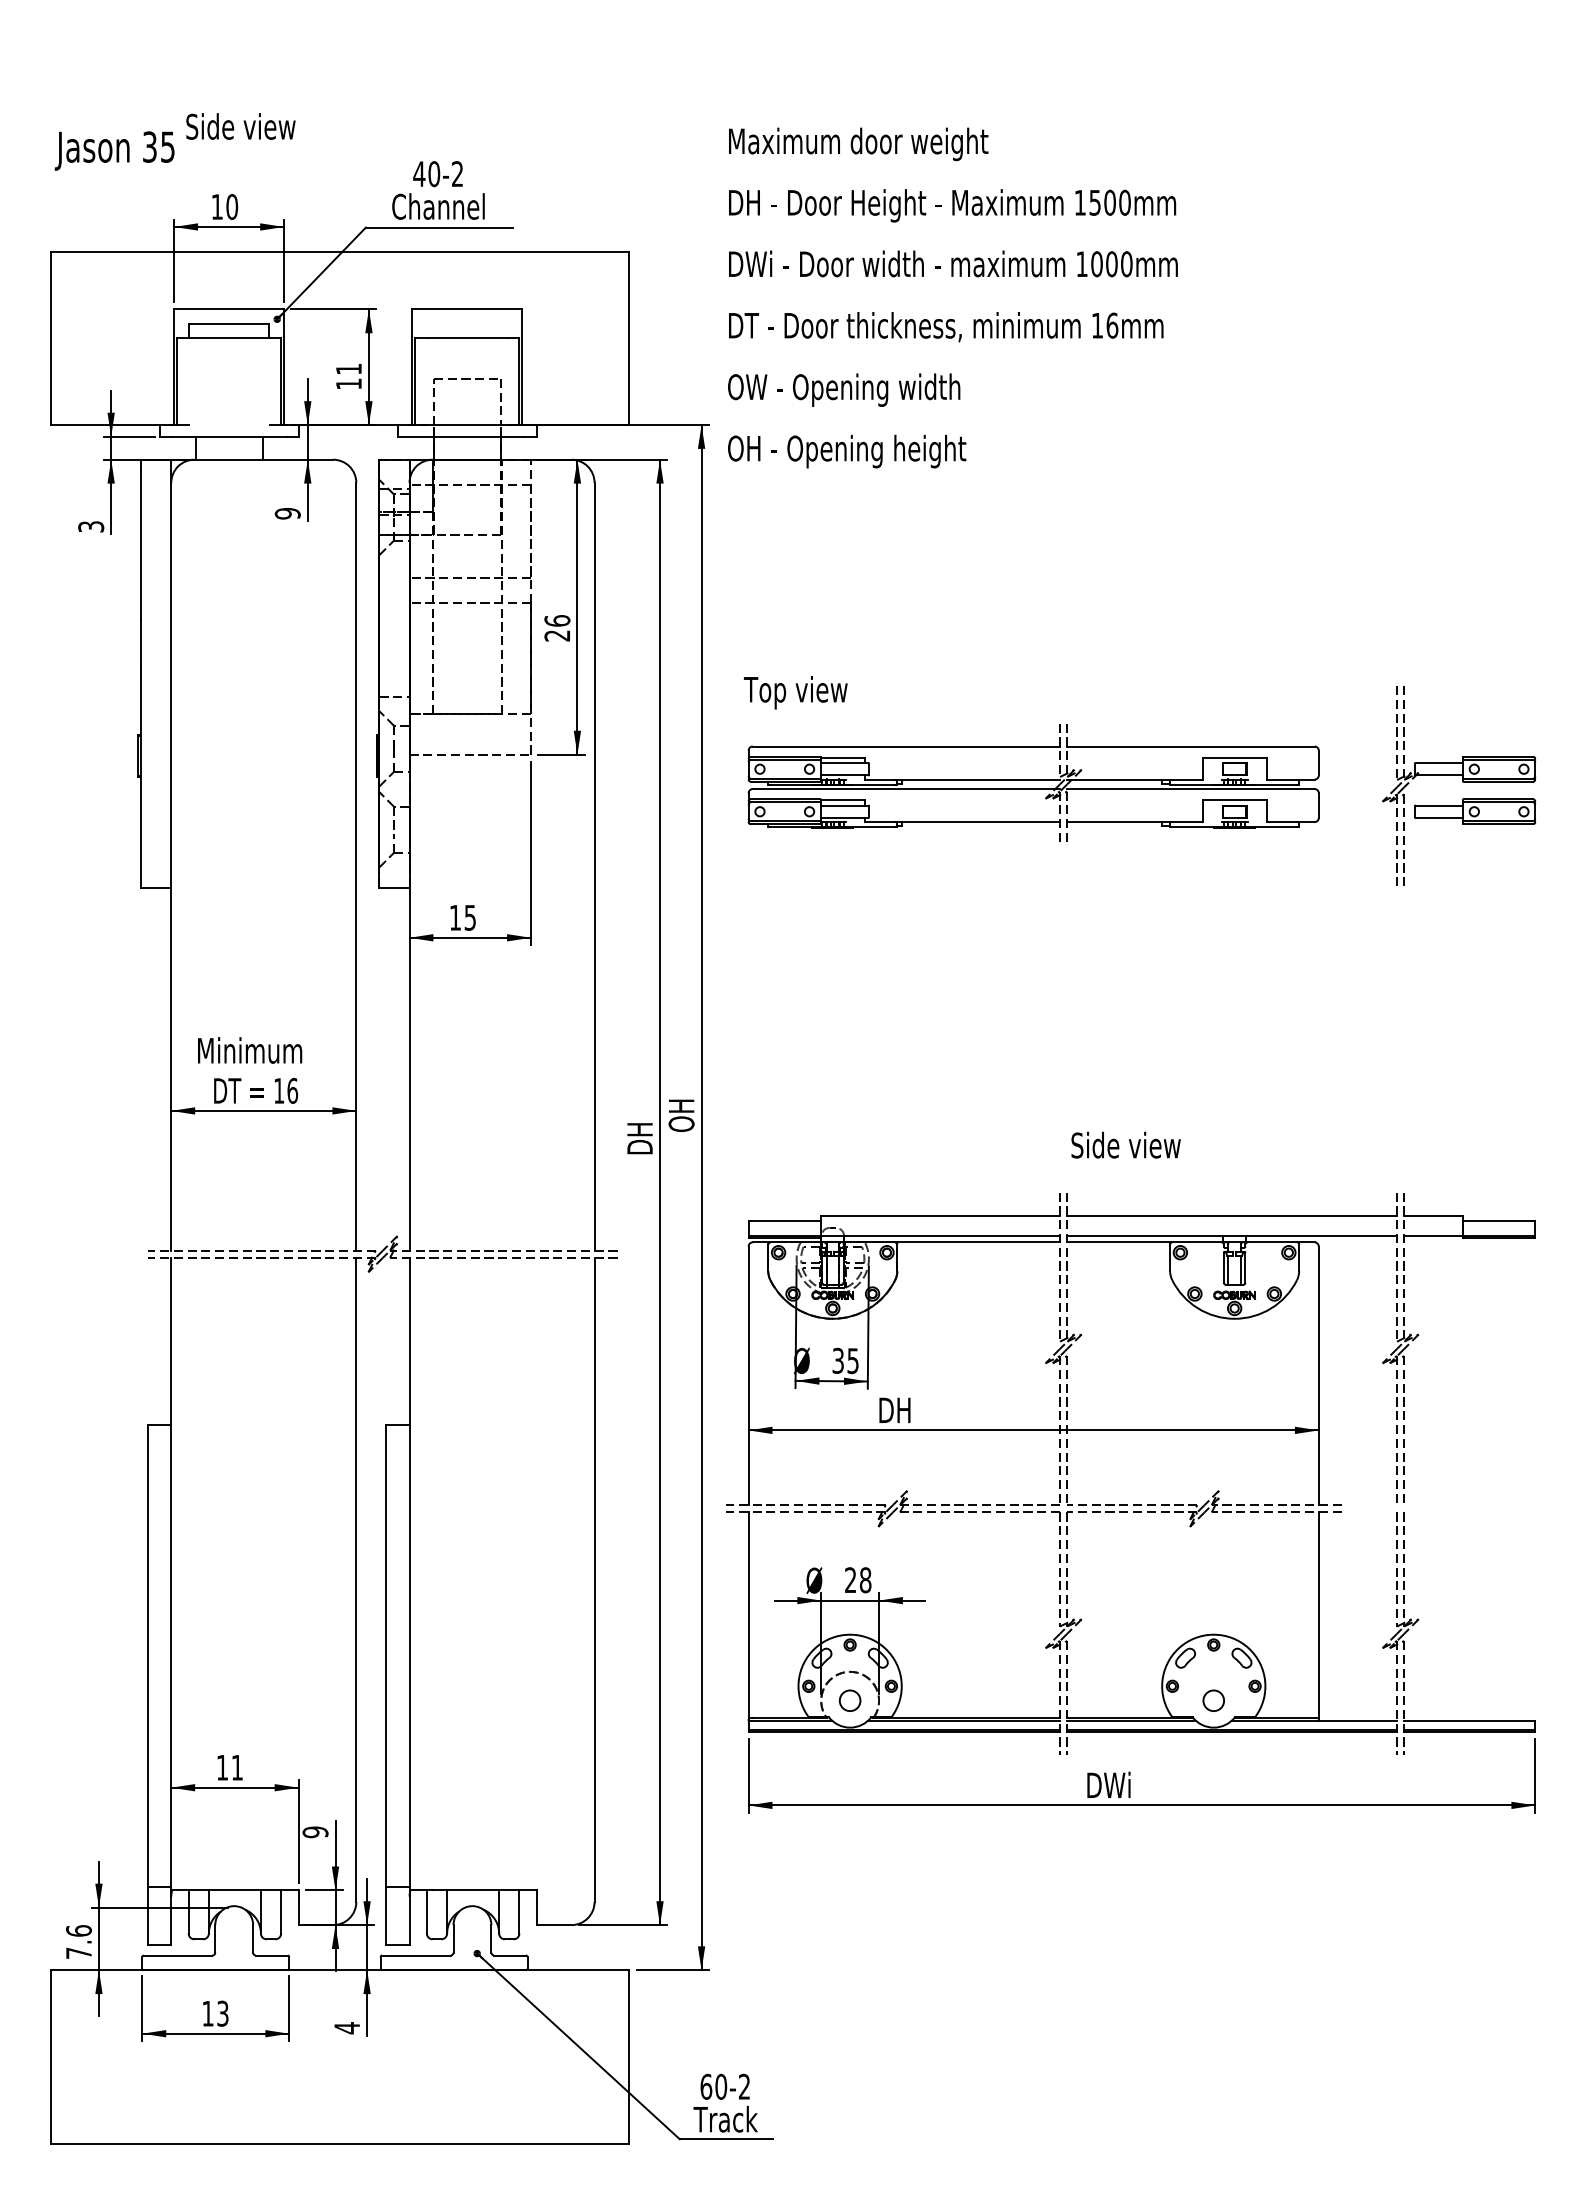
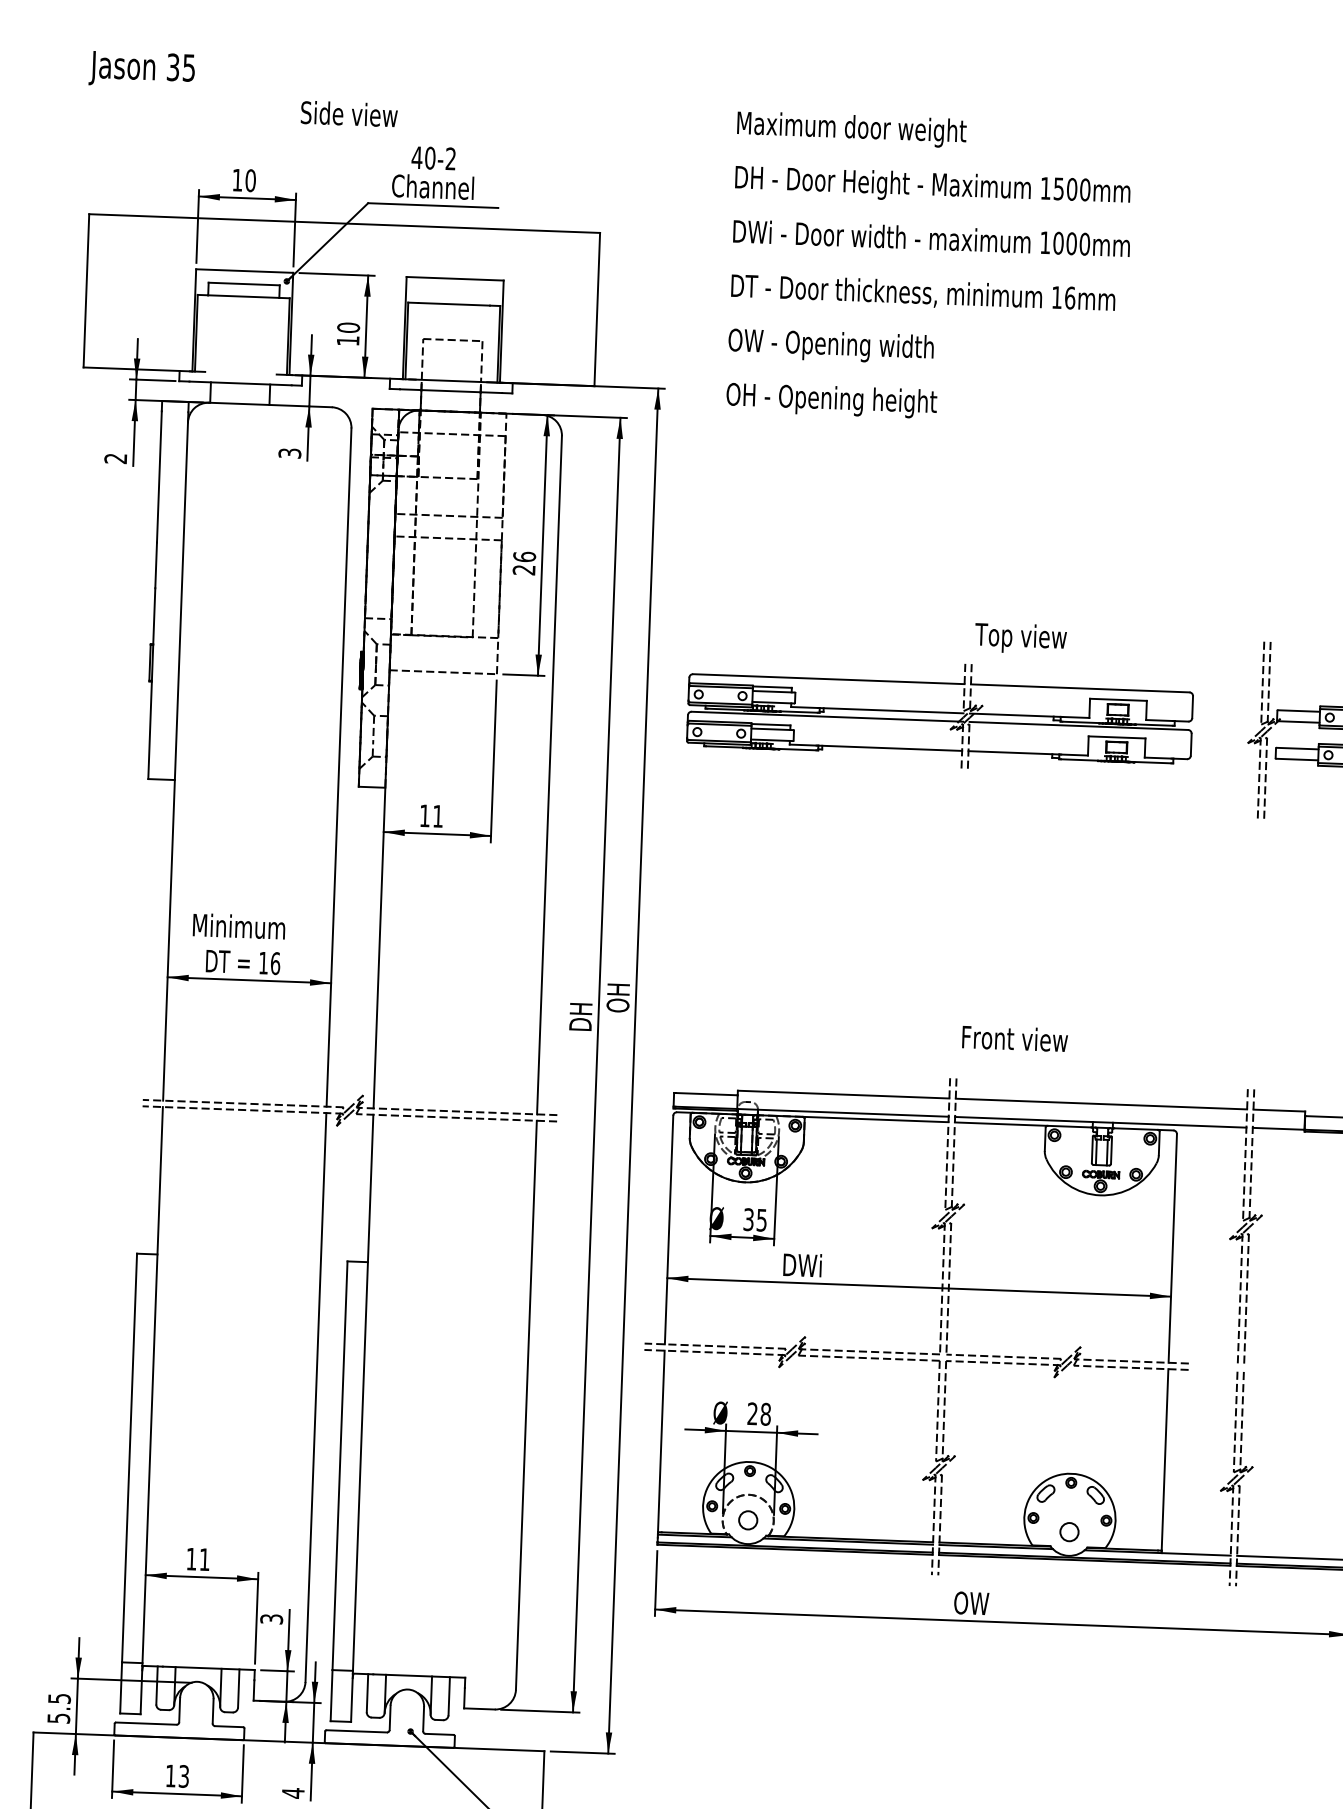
text: (240, 126) -> (348, 114), moved
text: (114, 150) -> (141, 69), moved
text: (952, 297) -> (929, 267), moved
text: (348, 368) -> (348, 327), 11 -> 10
text: (287, 513) -> (289, 453), 9 -> 3
text: (91, 526) -> (116, 458), 3 -> 2
text: (795, 692) -> (1020, 638), moved
text: (469, 917) -> (437, 816), 15 -> 11
text: (1131, 1144) -> (1014, 1038), Side view -> Front view
text: (909, 1409) -> (810, 1264), DH -> DWi
text: (1108, 1784) -> (973, 1602), DWi -> OW
text: (315, 1832) -> (271, 1619), 9 -> 3
text: (79, 1941) -> (59, 1708), 7.6 -> 5.5

